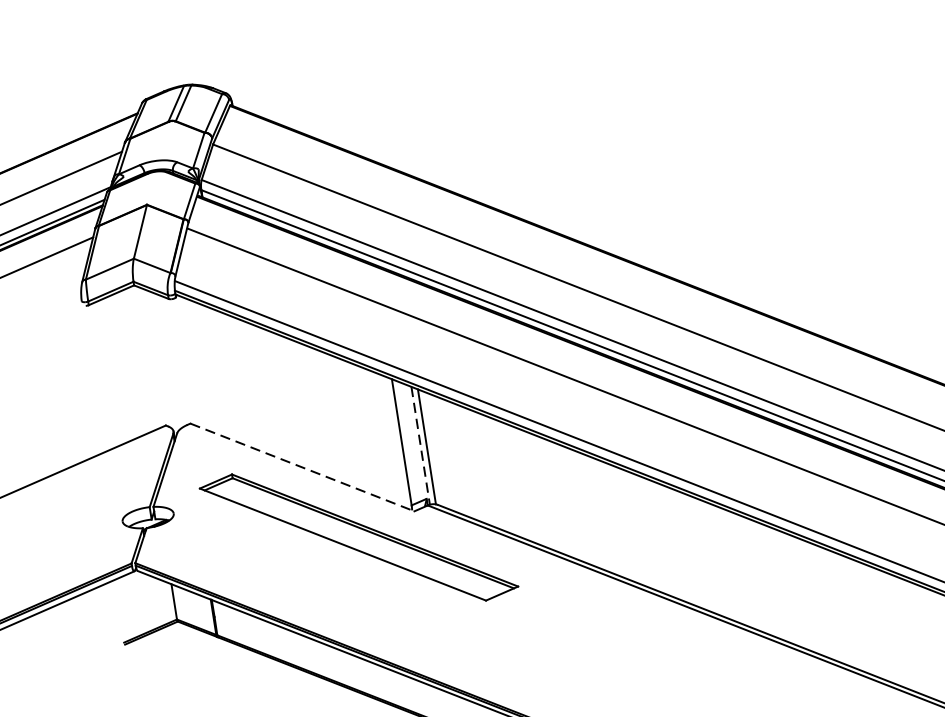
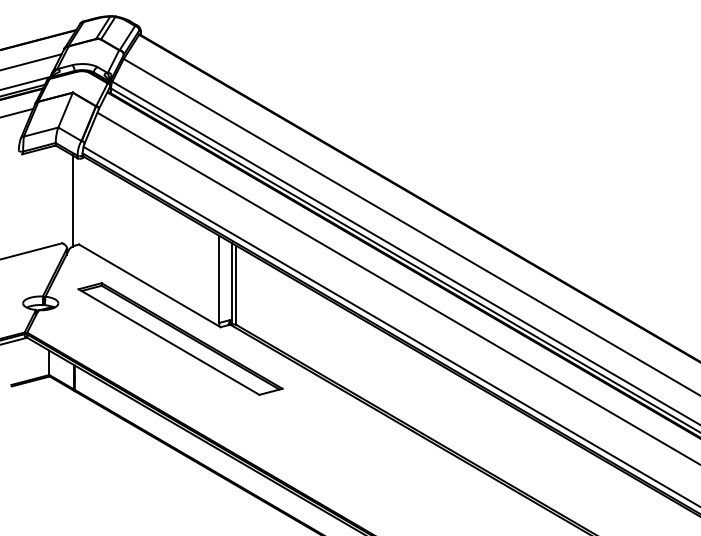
line: (170, 361) -> (72, 200), added
line: (420, 445) -> (231, 283), dashed -> solid
line: (301, 467) -> (149, 285), dashed -> solid

